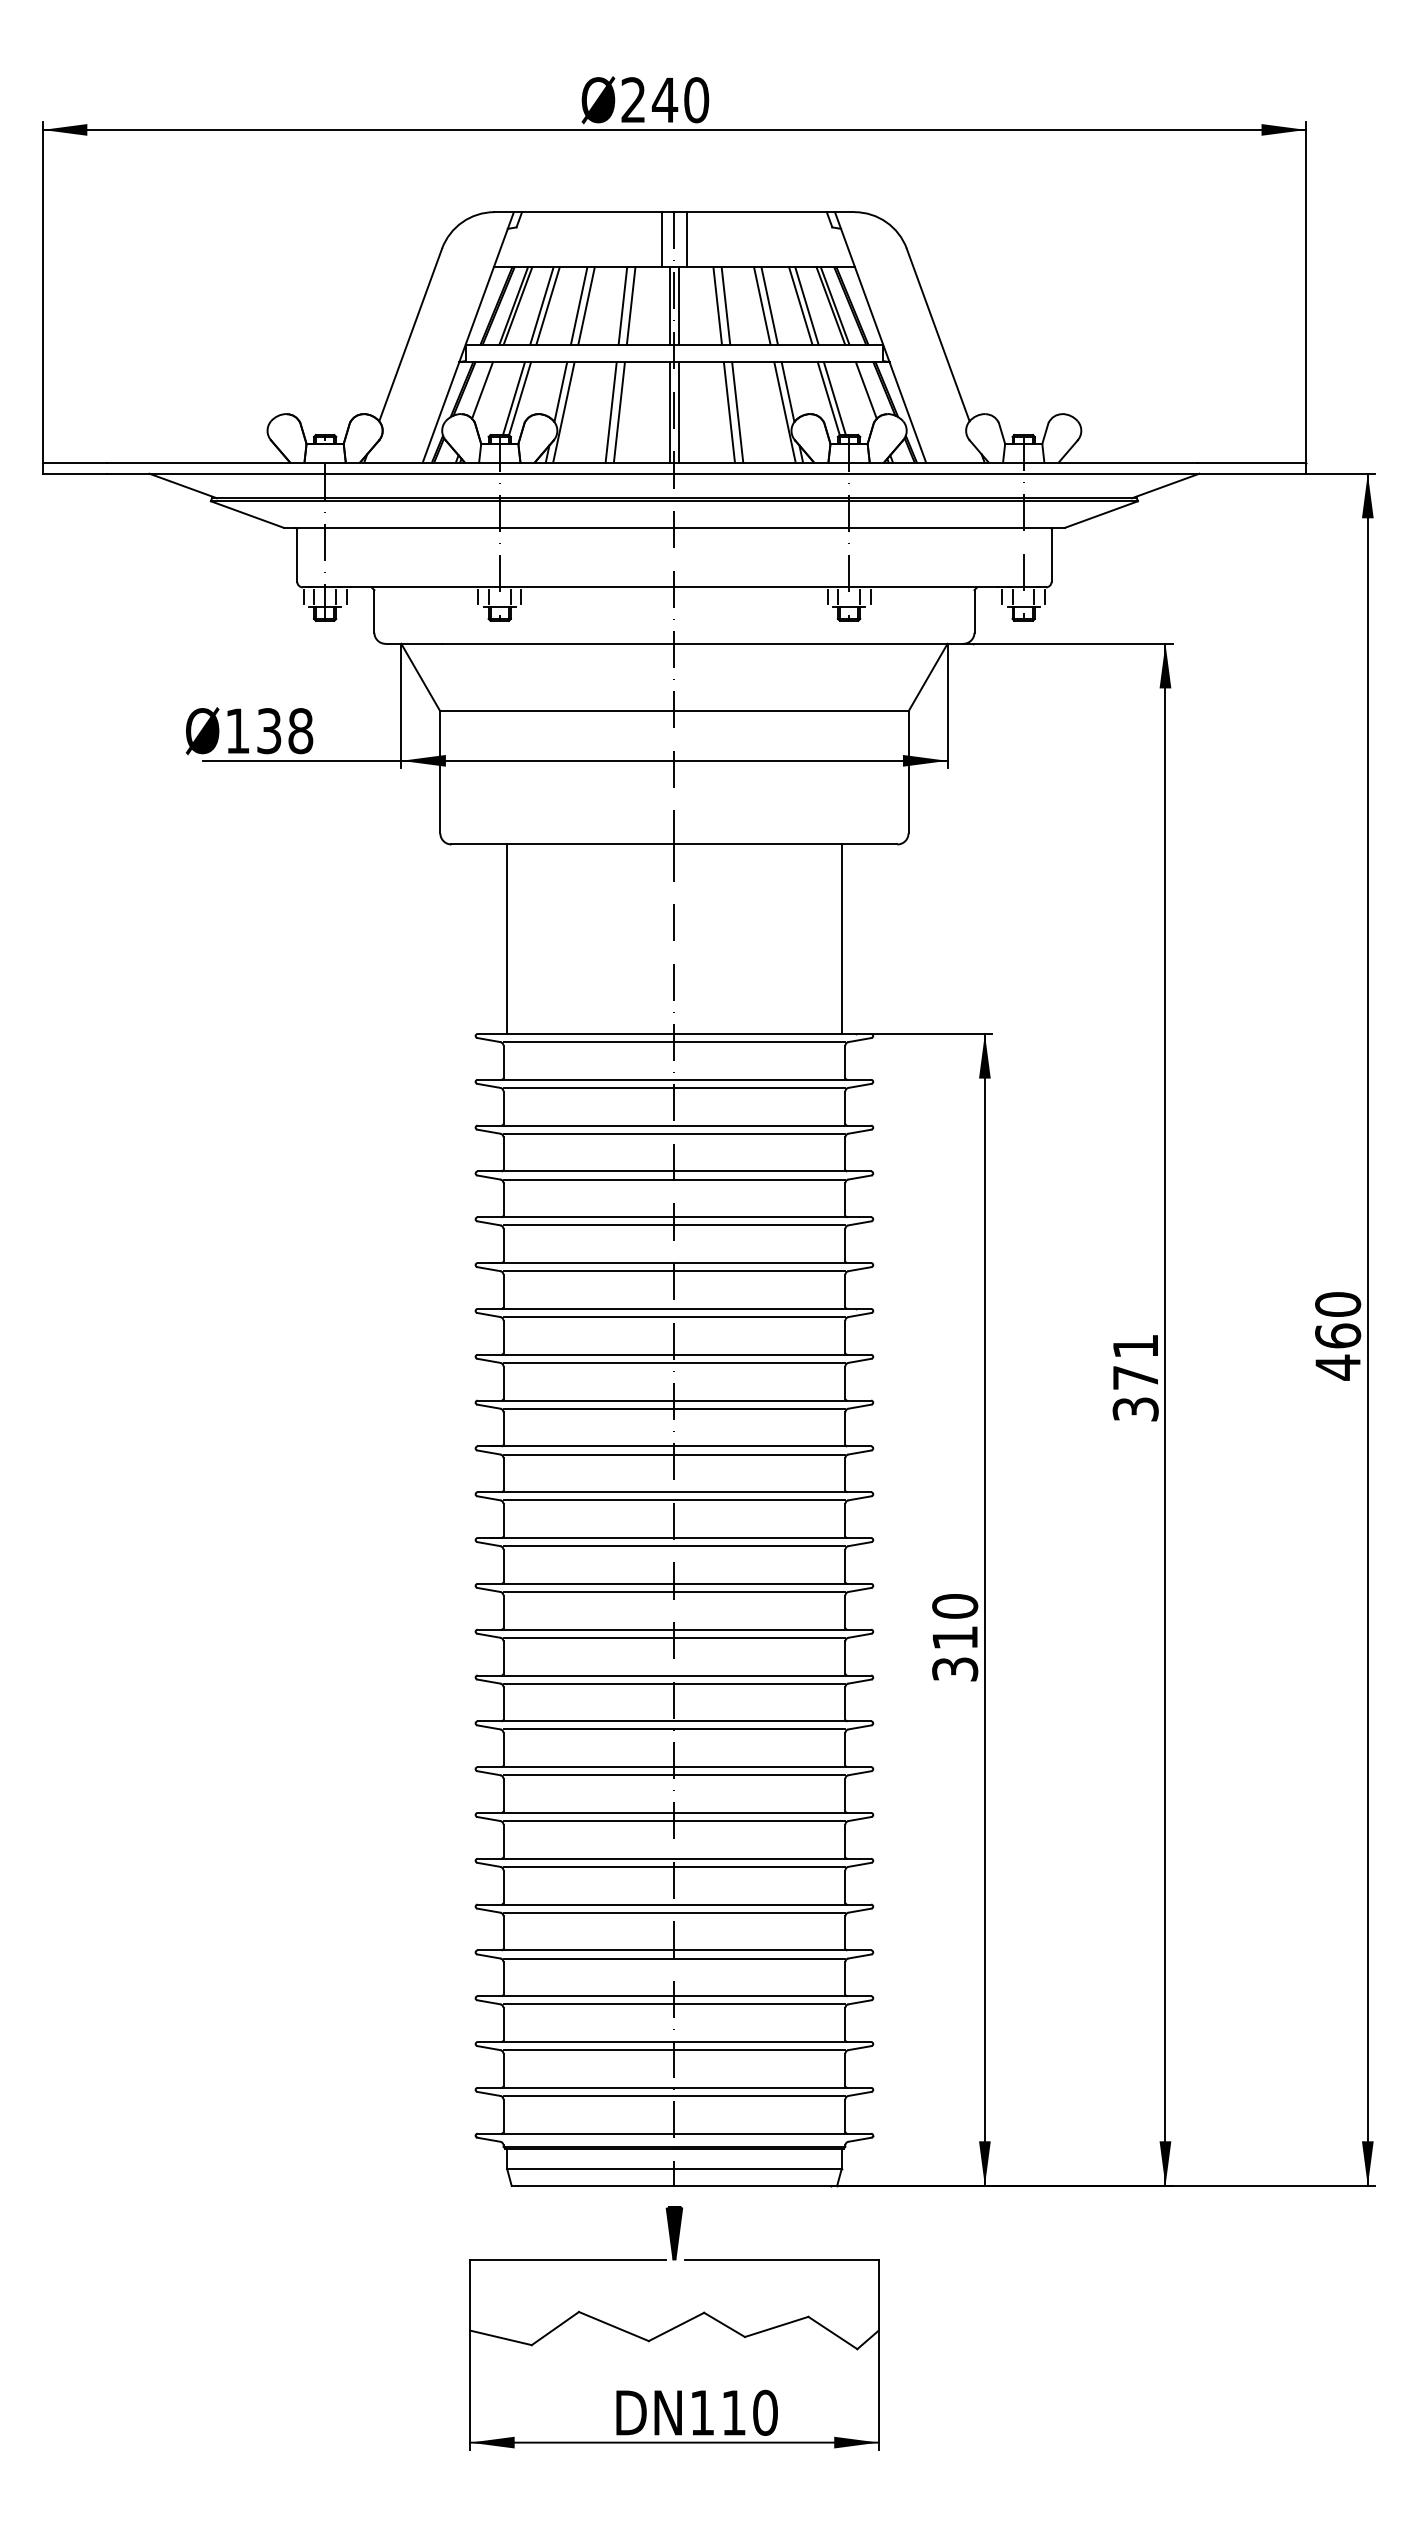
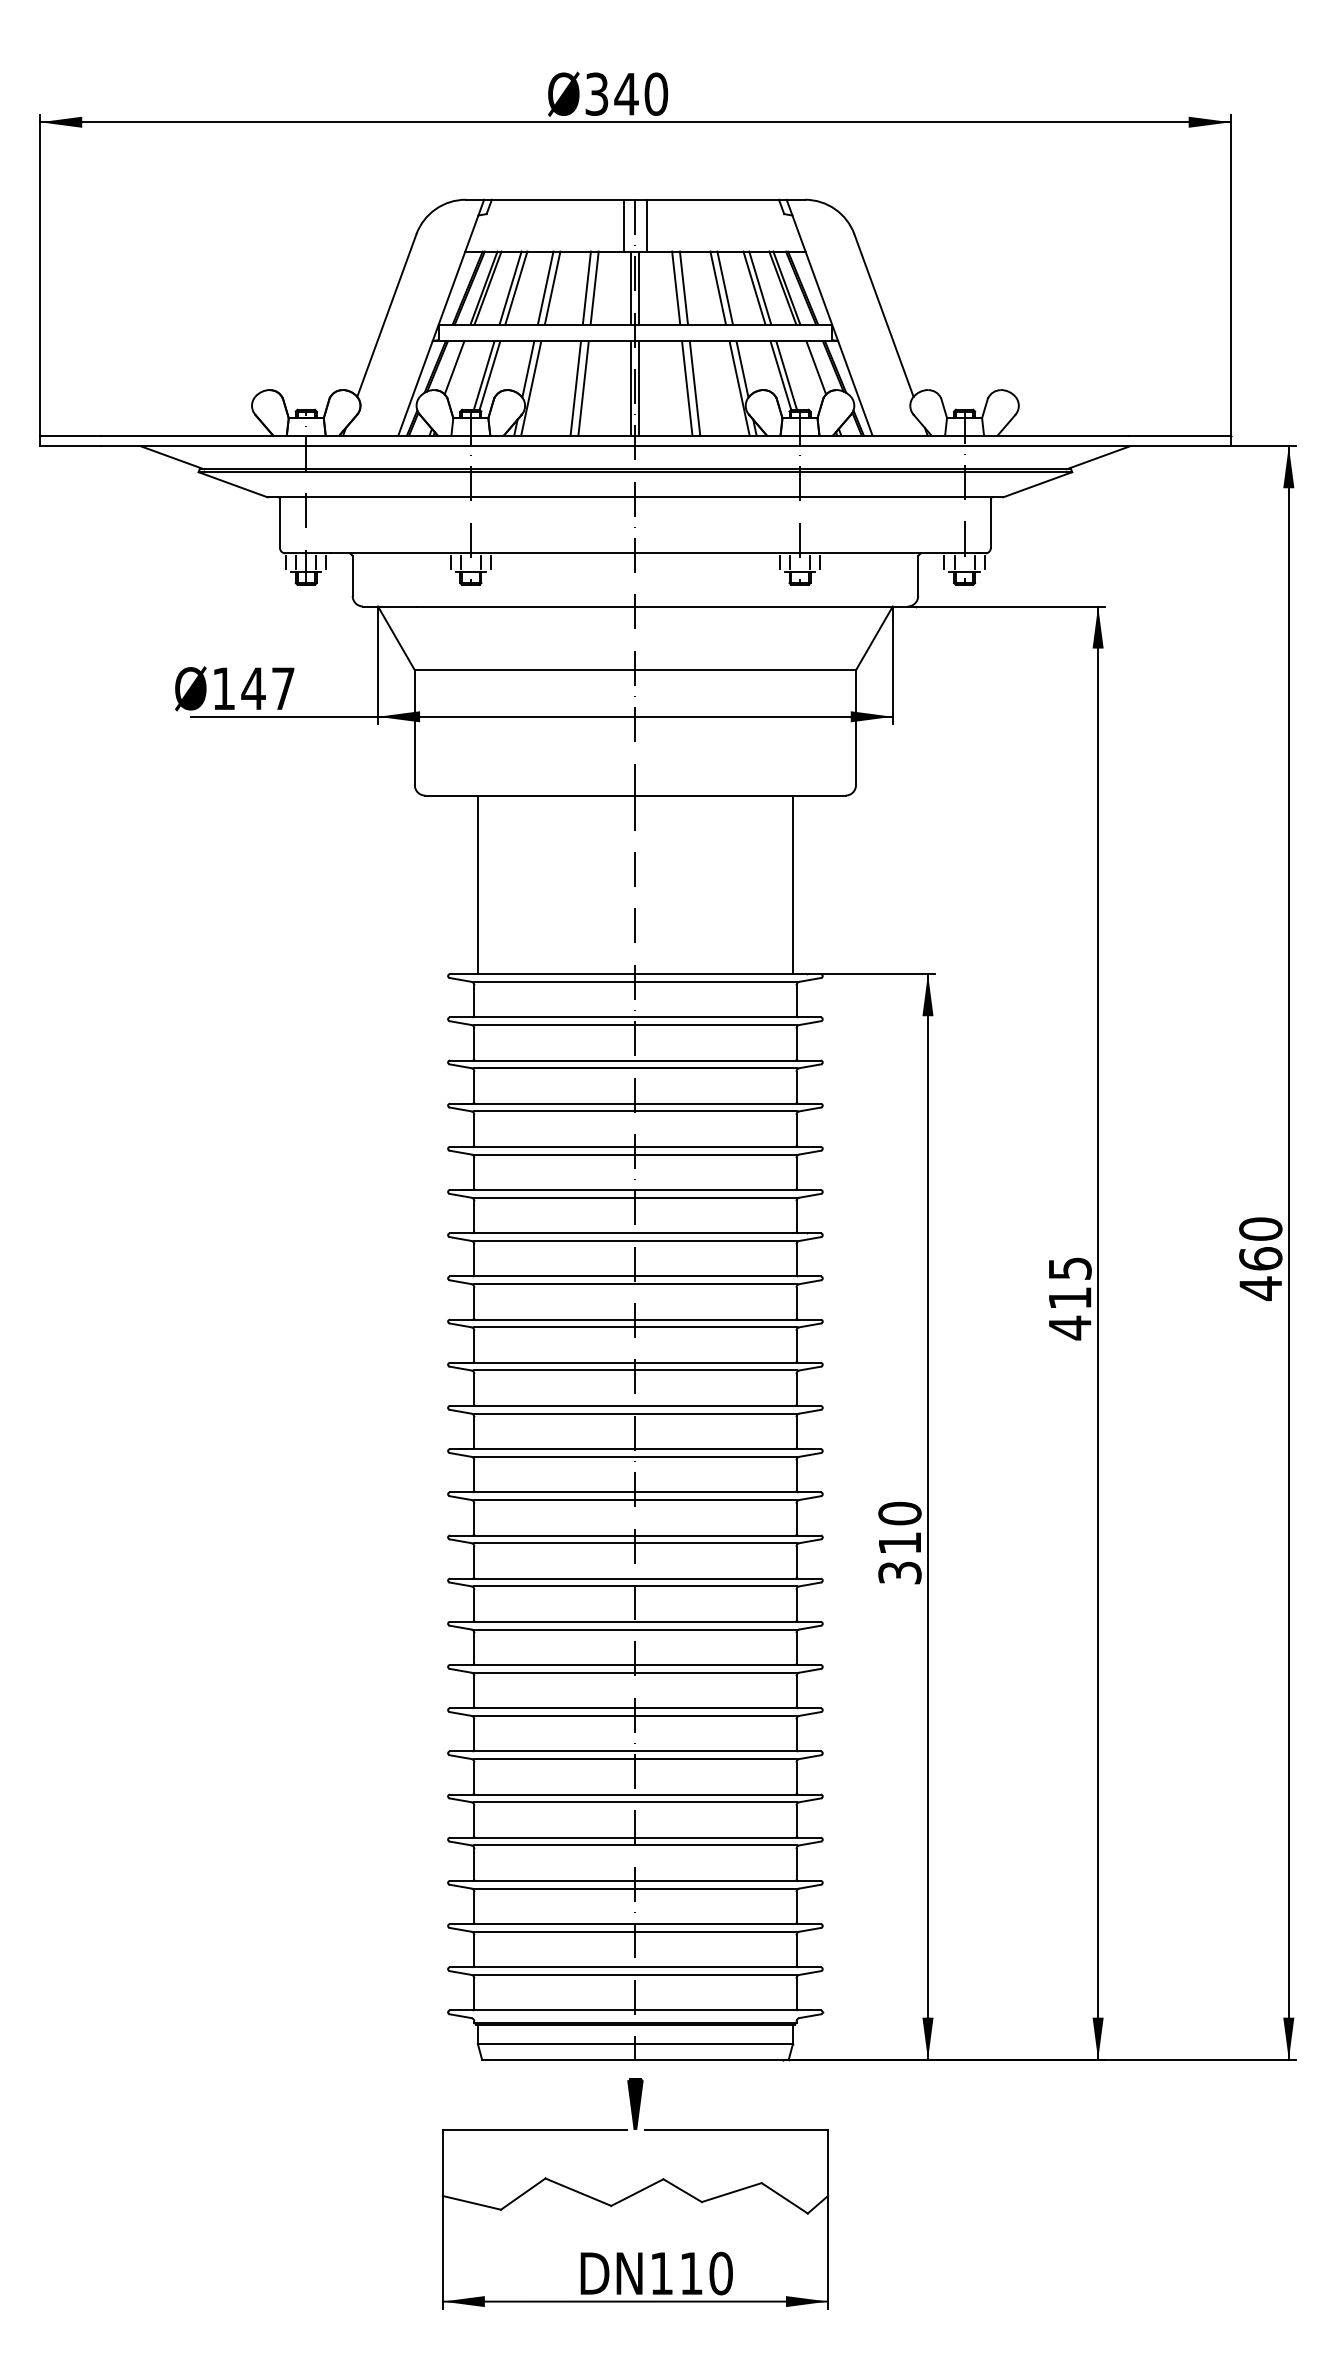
text: (633, 99) -> (596, 93), 240 -> 340
text: (283, 730) -> (267, 688), 138 -> 147
text: (1135, 1378) -> (1069, 1298), 371 -> 415

